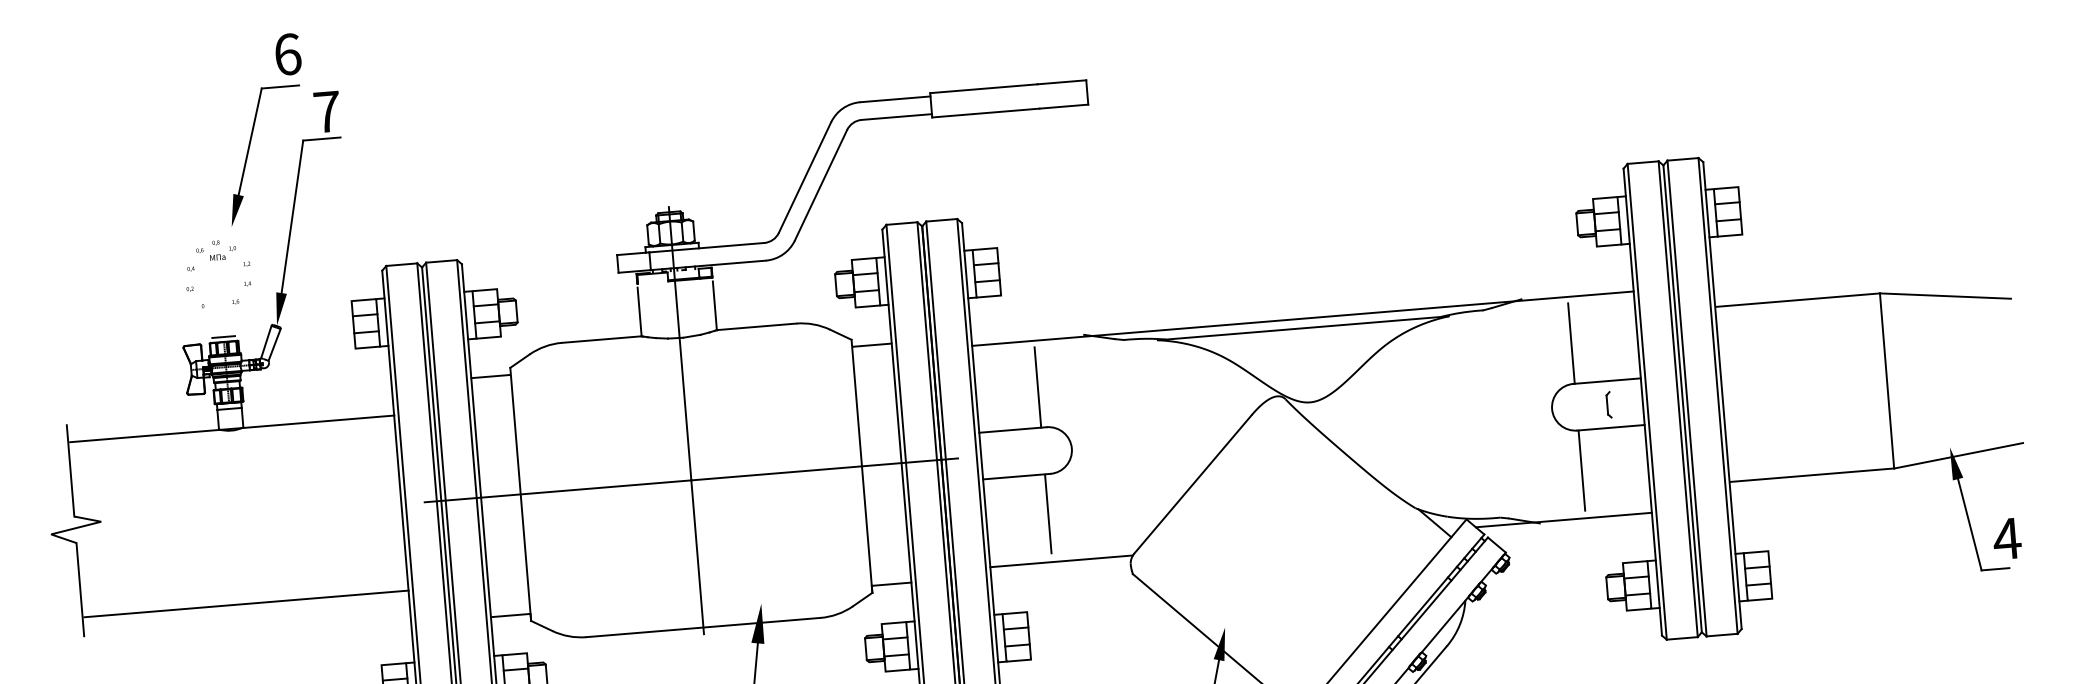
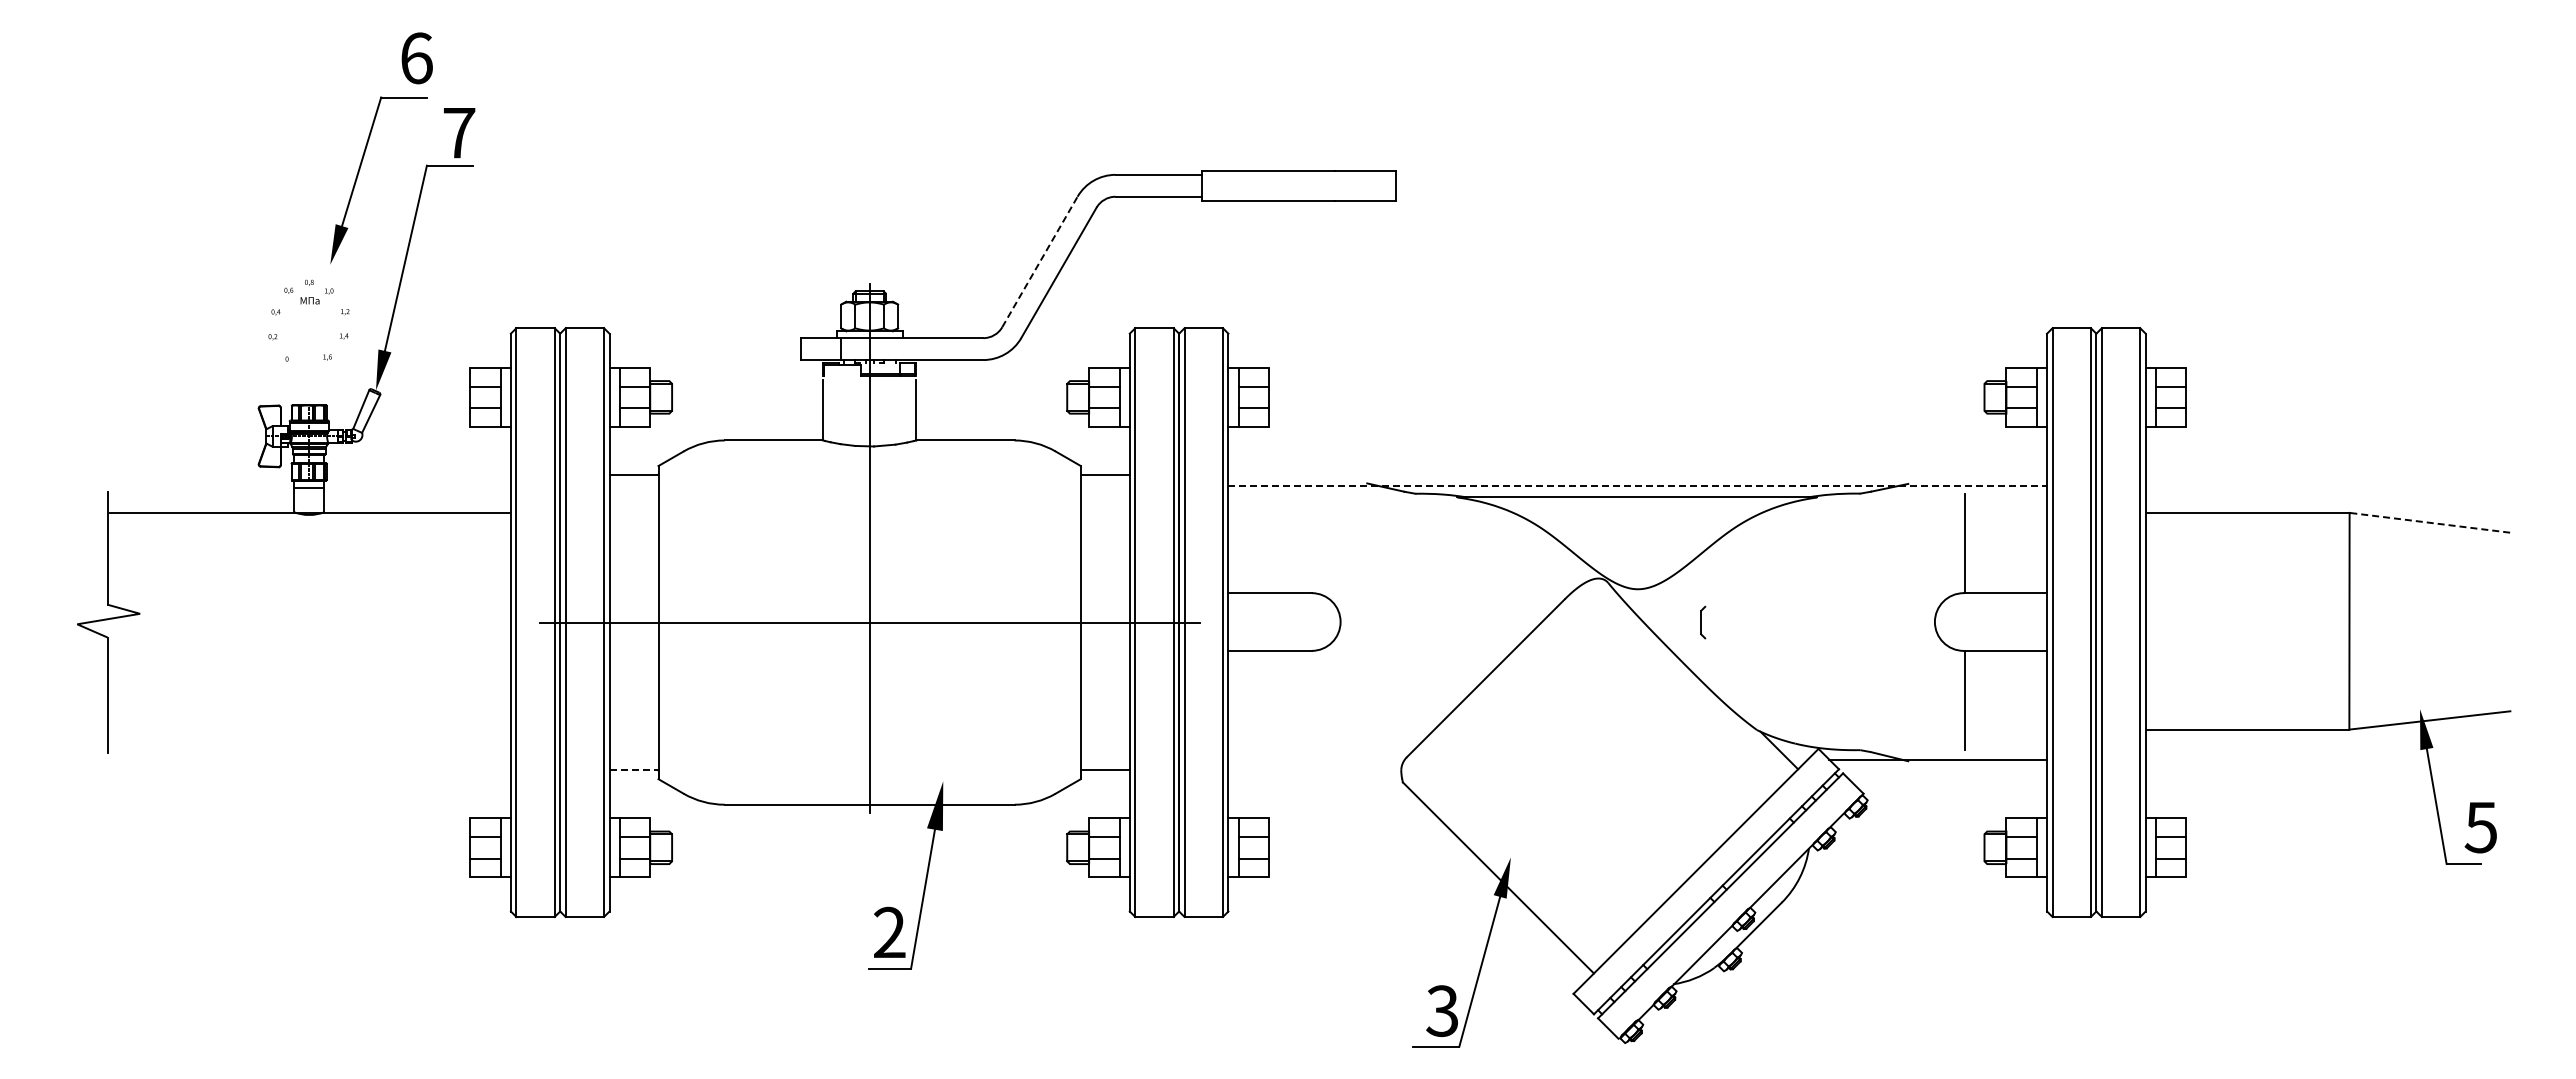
line: (805, 177) -> (1040, 261), solid -> dashed
line: (1945, 295) -> (2429, 522), solid -> dashed
line: (1303, 318) -> (1638, 485), solid -> dashed
line: (223, 337) -> (309, 399), removed
line: (1038, 387) -> (1305, 543), removed
part: (1609, 404) -> (1703, 622), moved
line: (1048, 513) -> (1305, 699), removed
text: (2007, 538) -> (2481, 827), 4 -> 5
line: (1061, 561) -> (1316, 759), removed
line: (246, 603) -> (310, 729), removed
line: (511, 615) -> (634, 770), solid -> dashed

